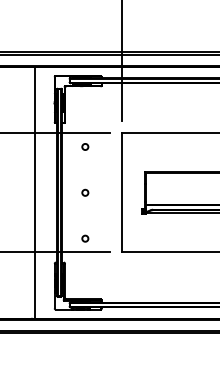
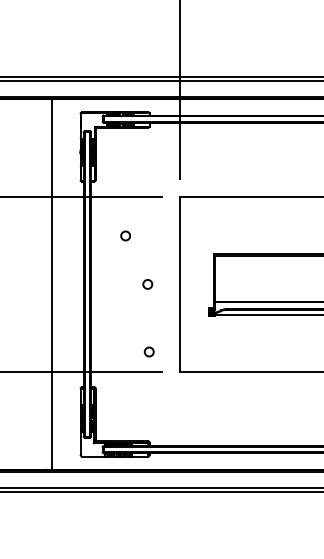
circle: (85, 146) -> (125, 235), moved
circle: (85, 192) -> (148, 283), moved
circle: (85, 238) -> (149, 351), moved

